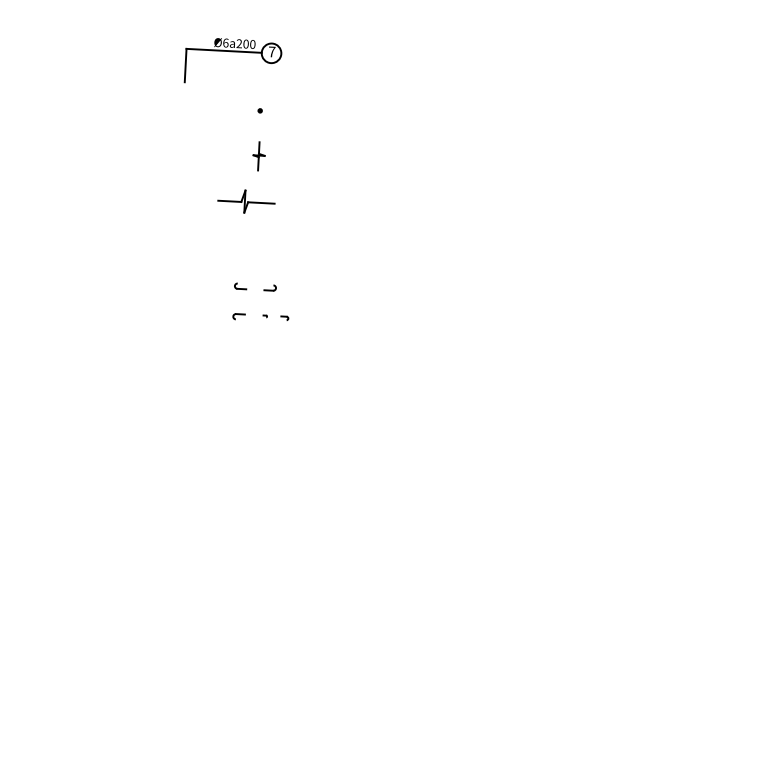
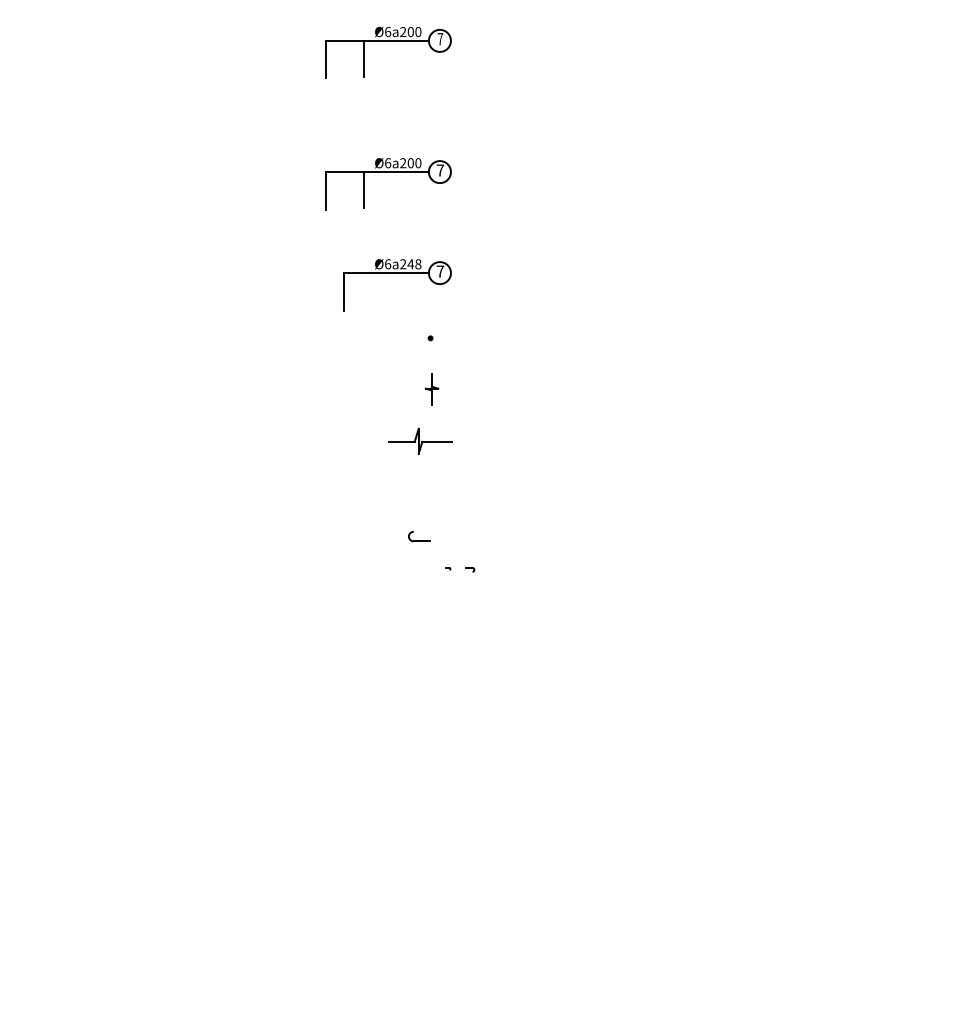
text: (249, 44) -> (414, 264), Ø6a200 -> Ø6a248
part: (240, 286) -> (418, 536), size x1.6
part: (270, 287) -> (452, 536), removed
part: (238, 316) -> (418, 570), removed

